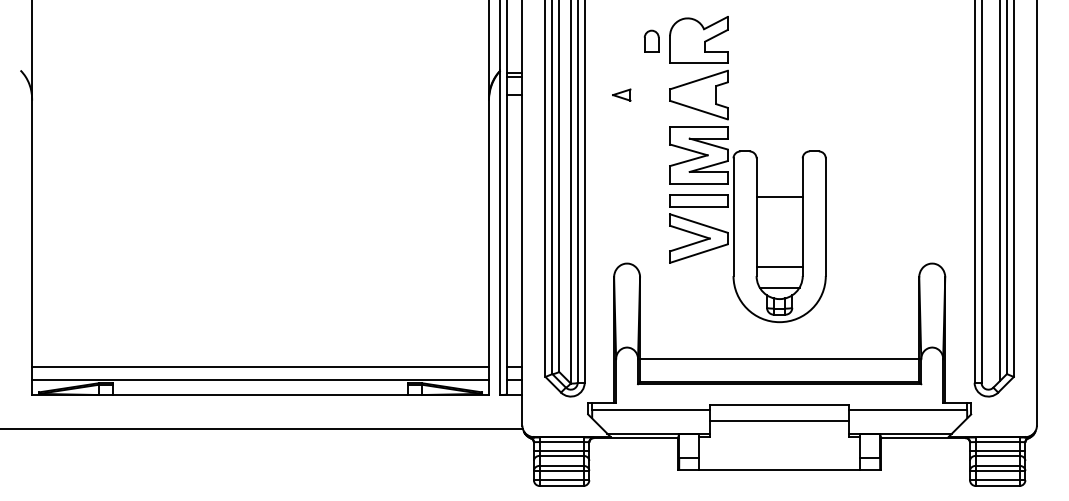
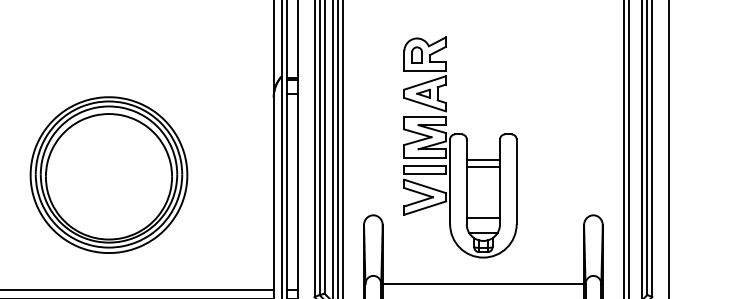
part: (651, 40) -> (416, 54), moved
part: (621, 94) -> (423, 93), moved
line: (779, 187) -> (483, 160), added
part: (260, 207) -> (108, 174), added

